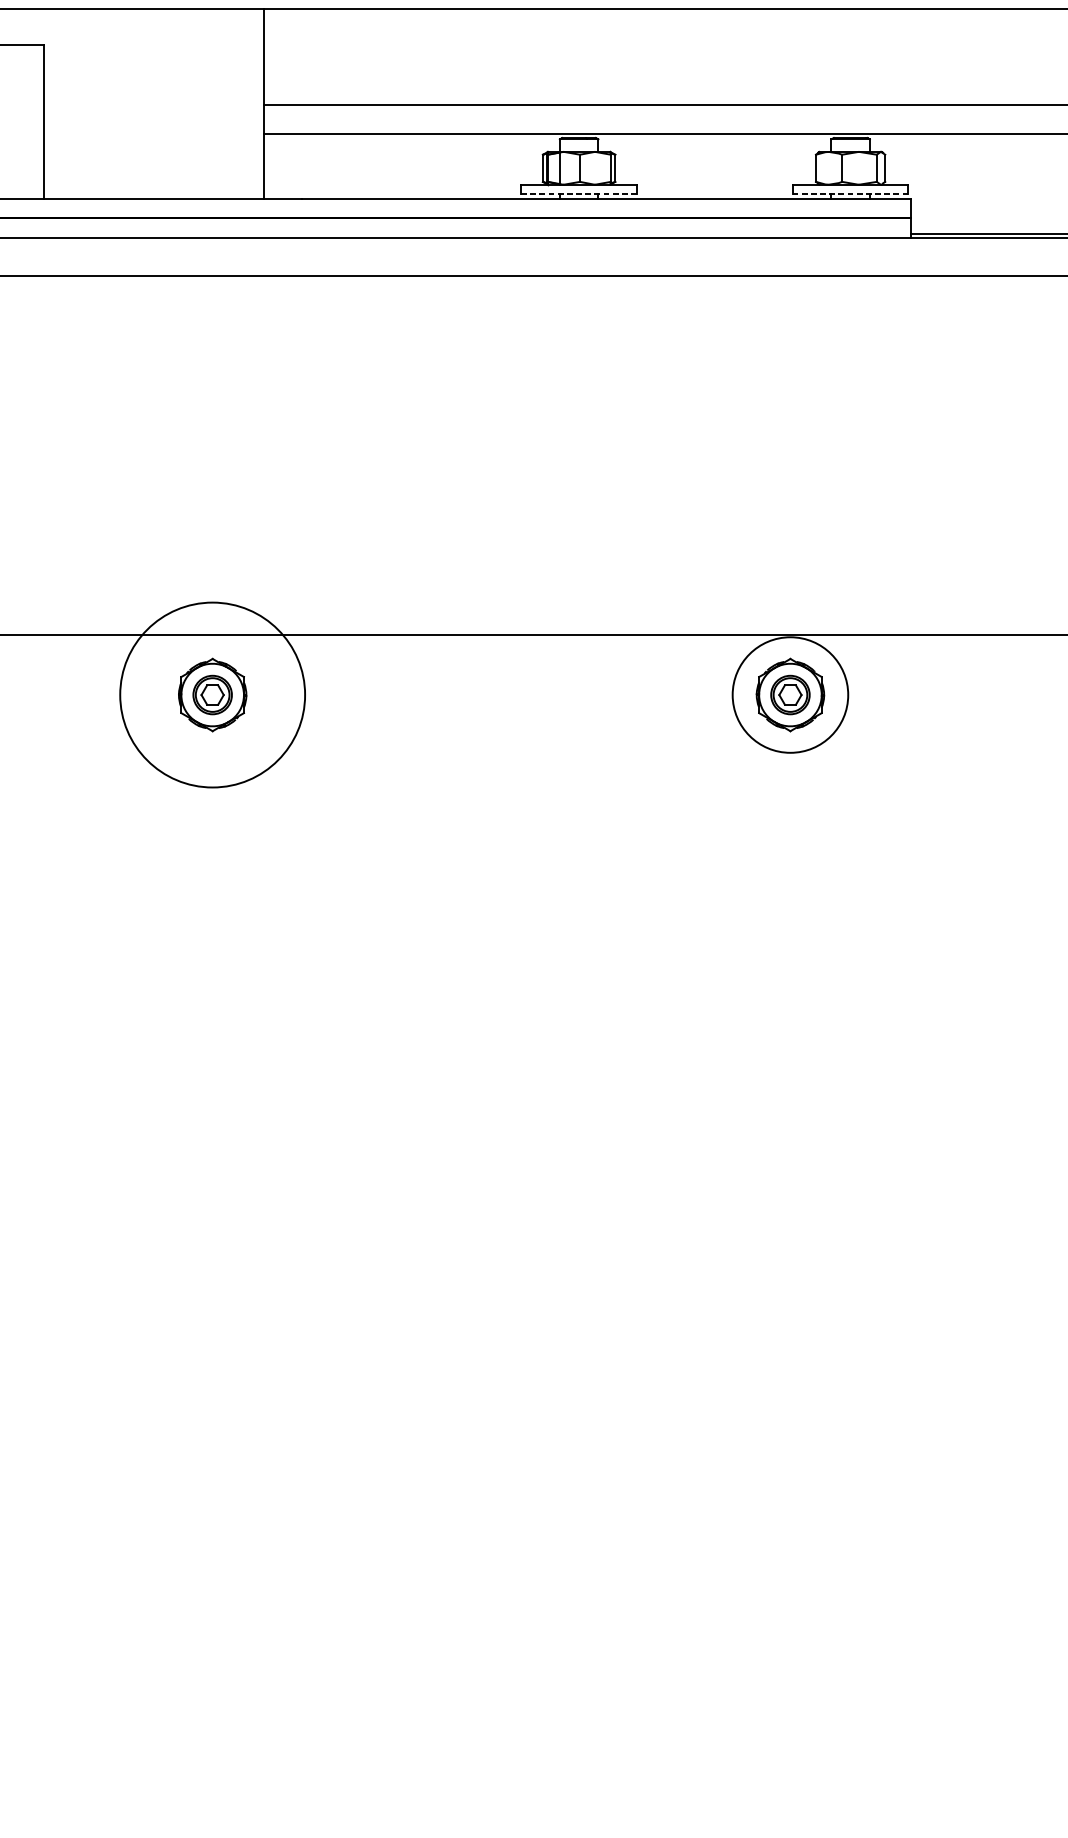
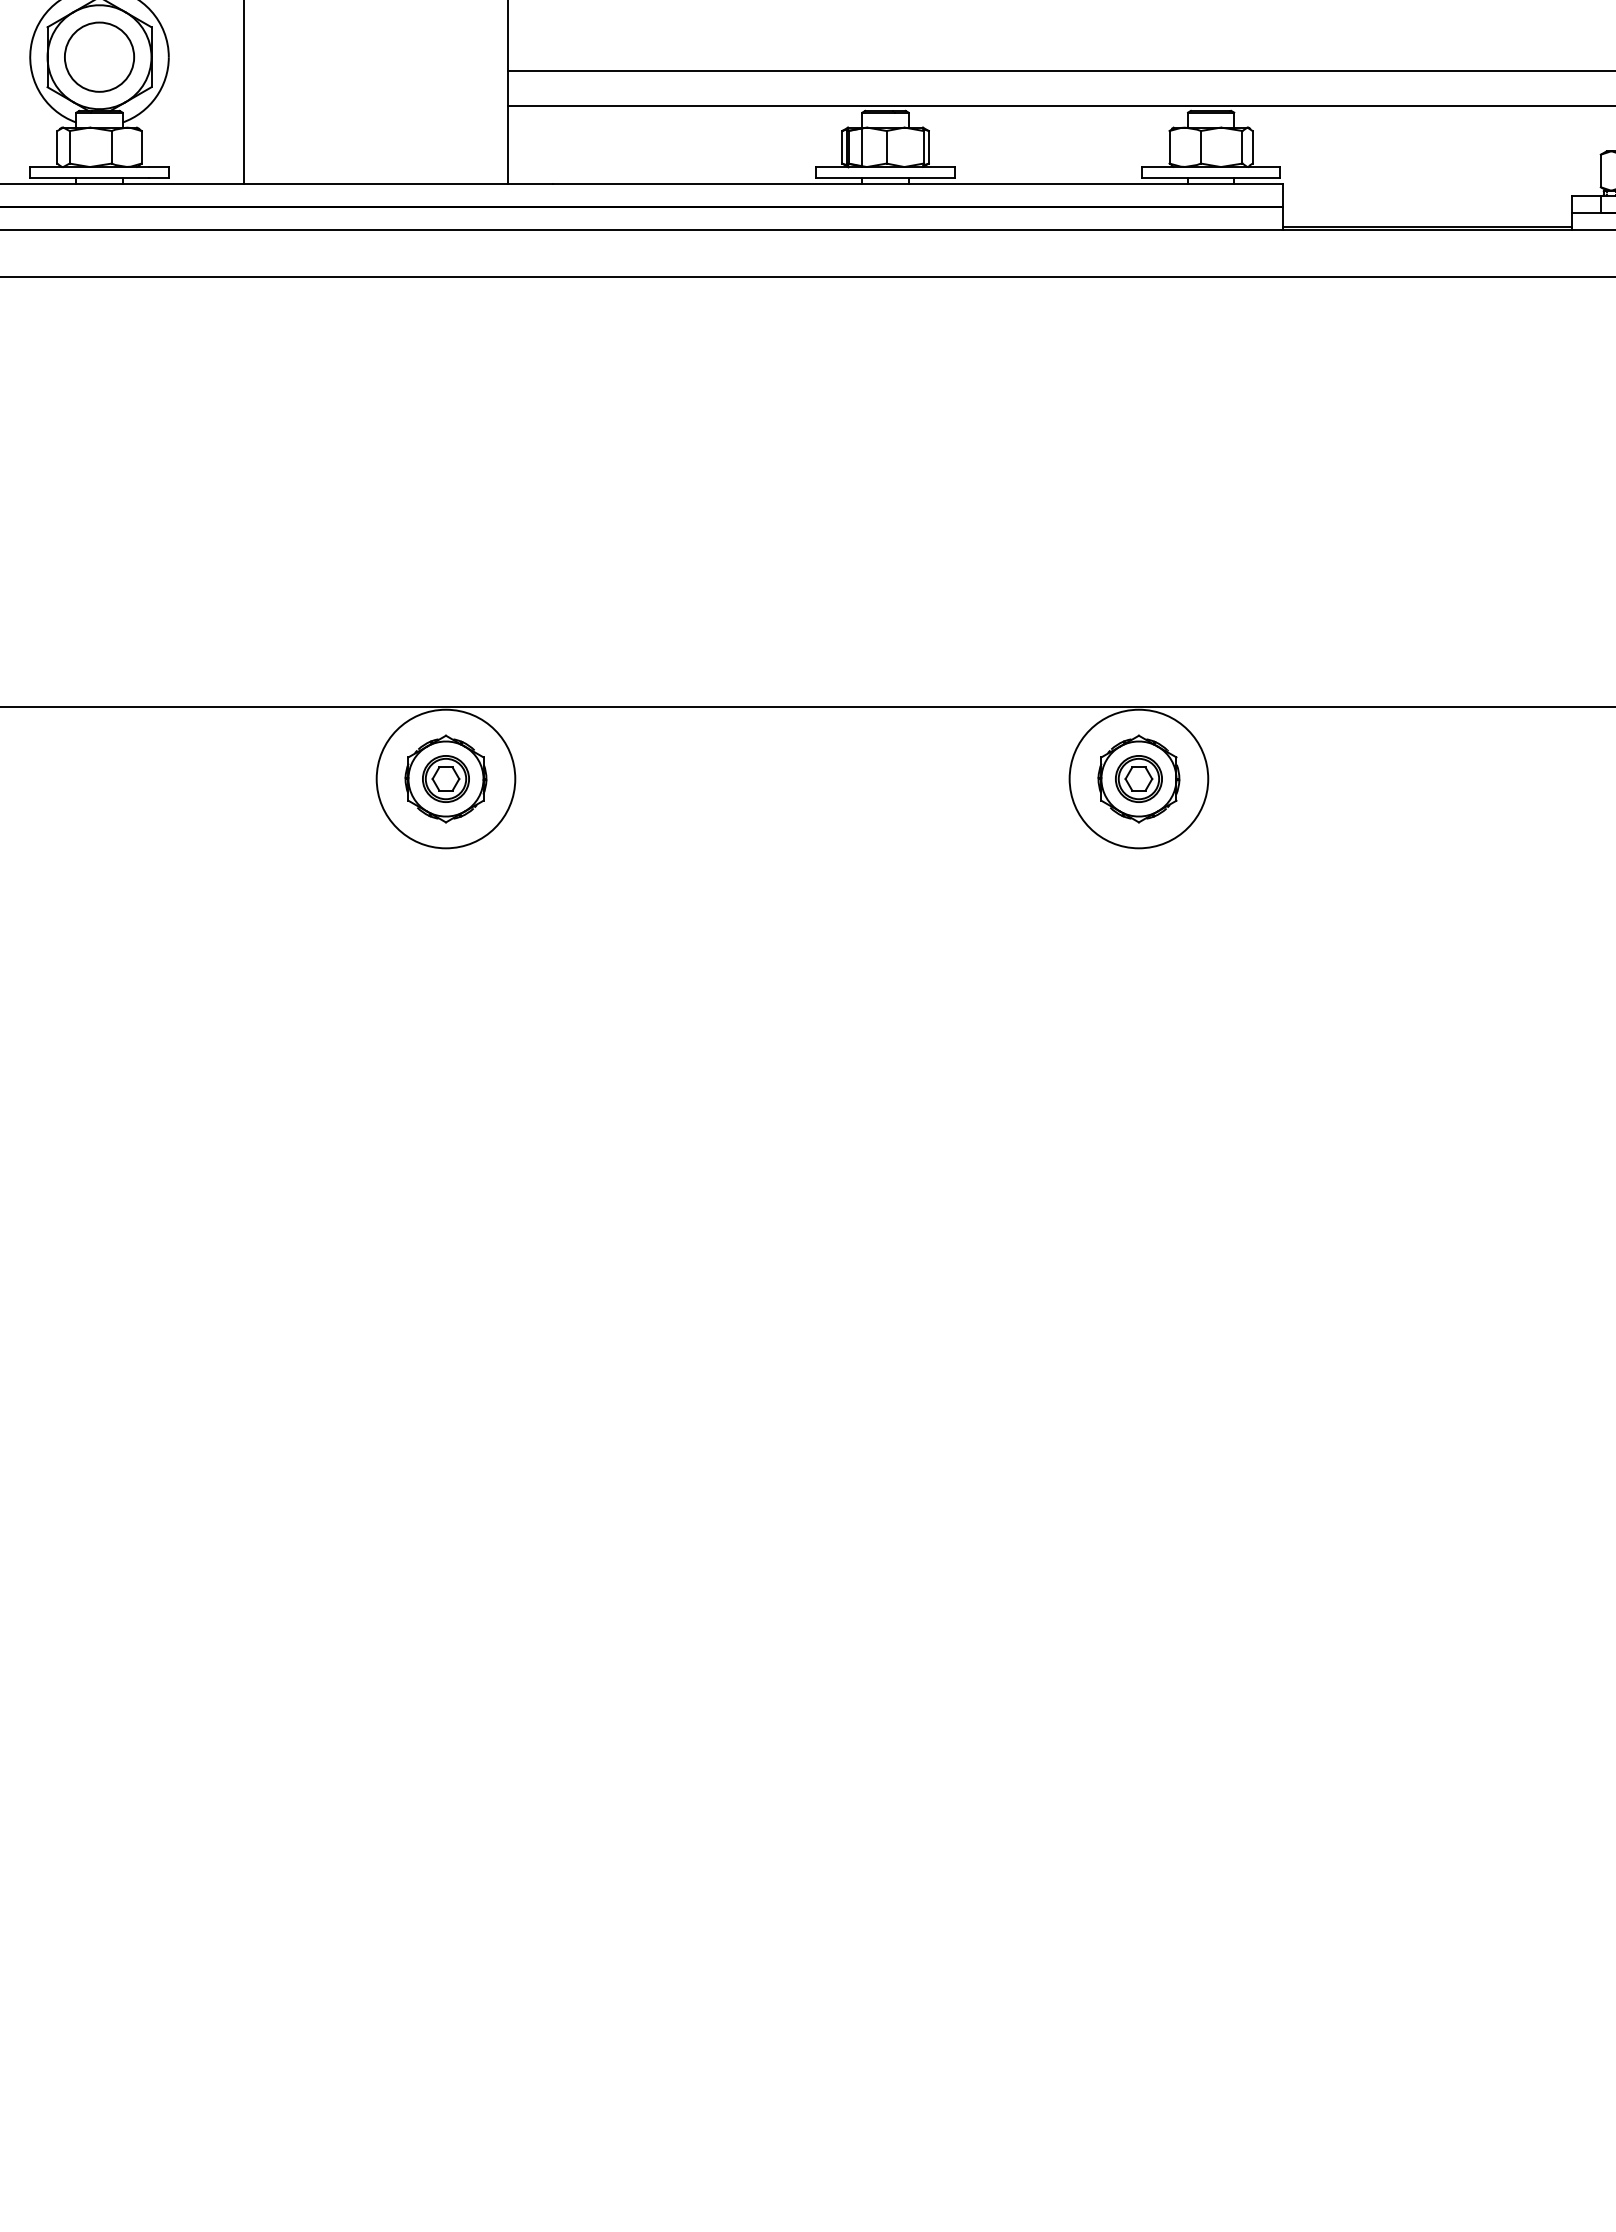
line: (579, 194) -> (885, 178), dashed -> solid
line: (850, 194) -> (1210, 178), dashed -> solid
circle: (212, 694) -> (445, 778), size x0.62

